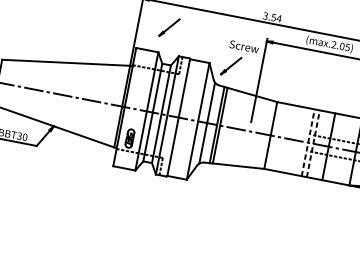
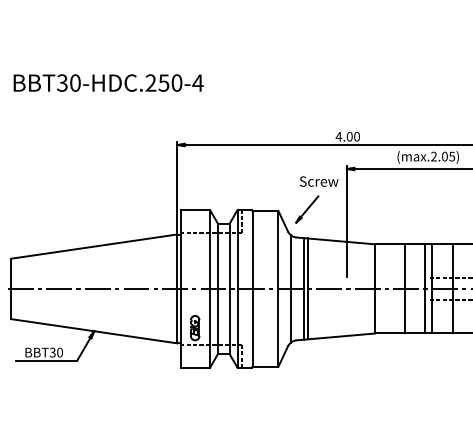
text: (272, 17) -> (347, 136), 3.54 -> 4.00
part: (169, 27) -> (218, 175), removed
line: (292, 139) -> (404, 288), added
line: (308, 142) -> (425, 288), dashed -> solid
line: (313, 143) -> (432, 288), dashed -> solid

